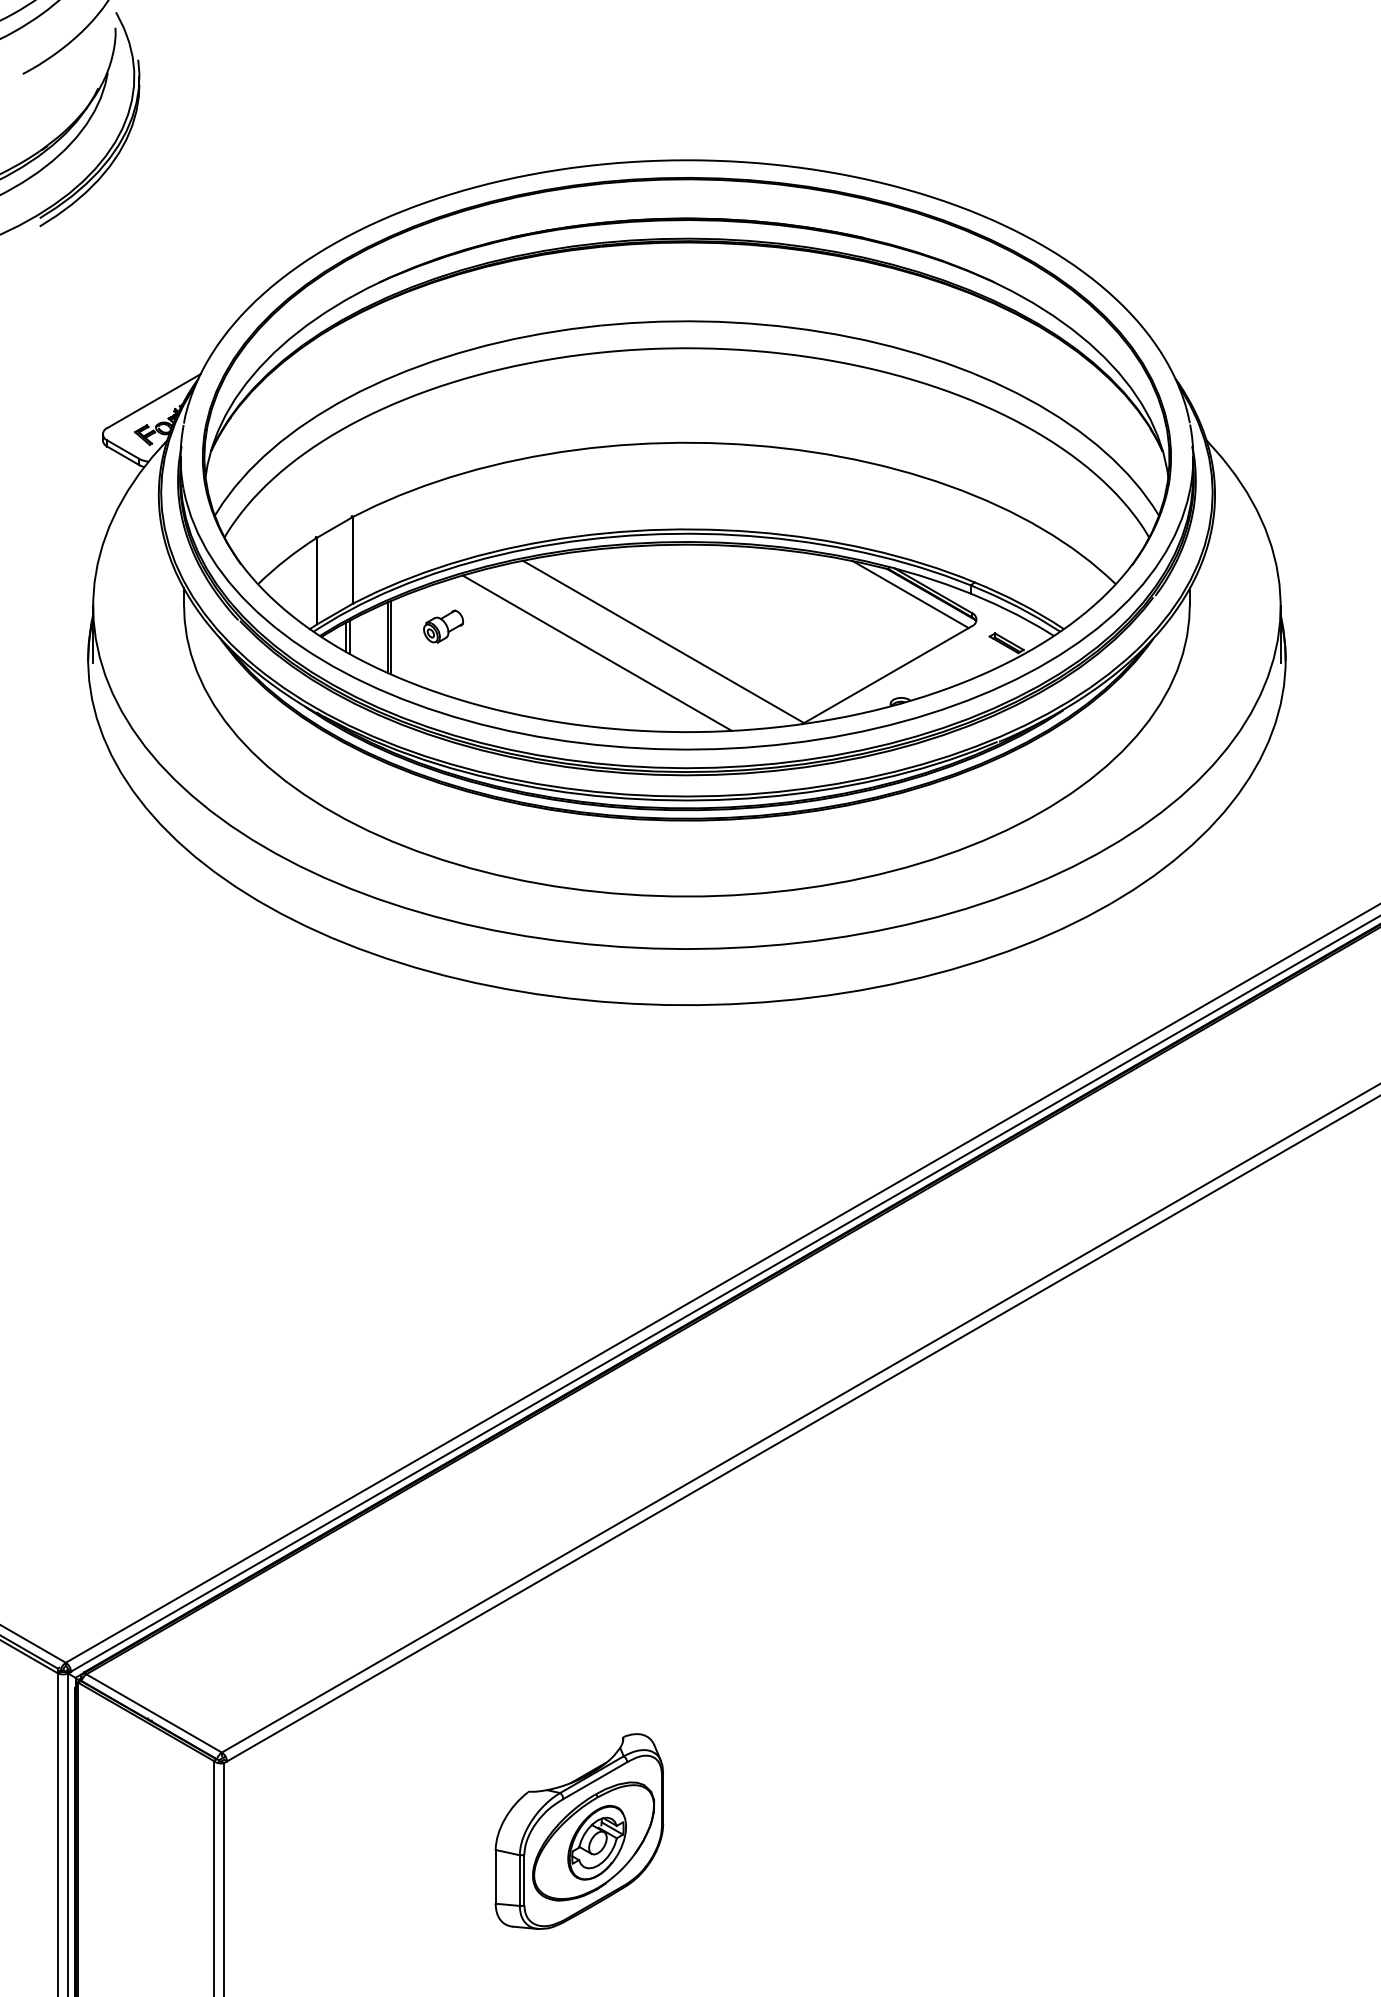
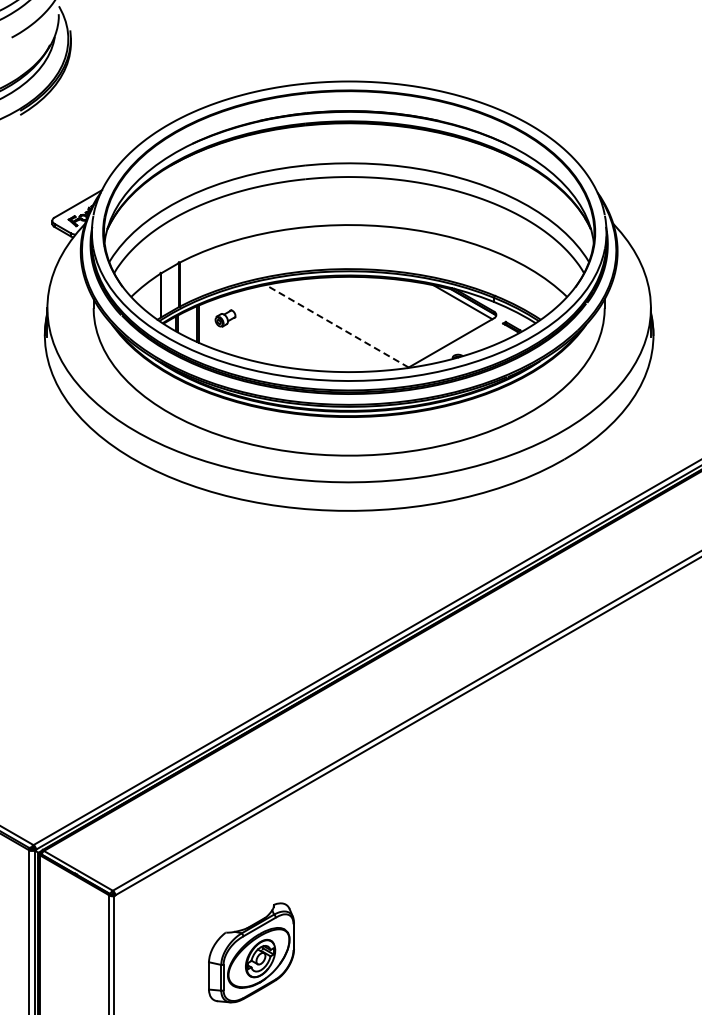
line: (663, 642) -> (337, 326), solid -> dashed
line: (597, 652) -> (303, 331), removed
part: (579, 1830) -> (251, 952), moved

